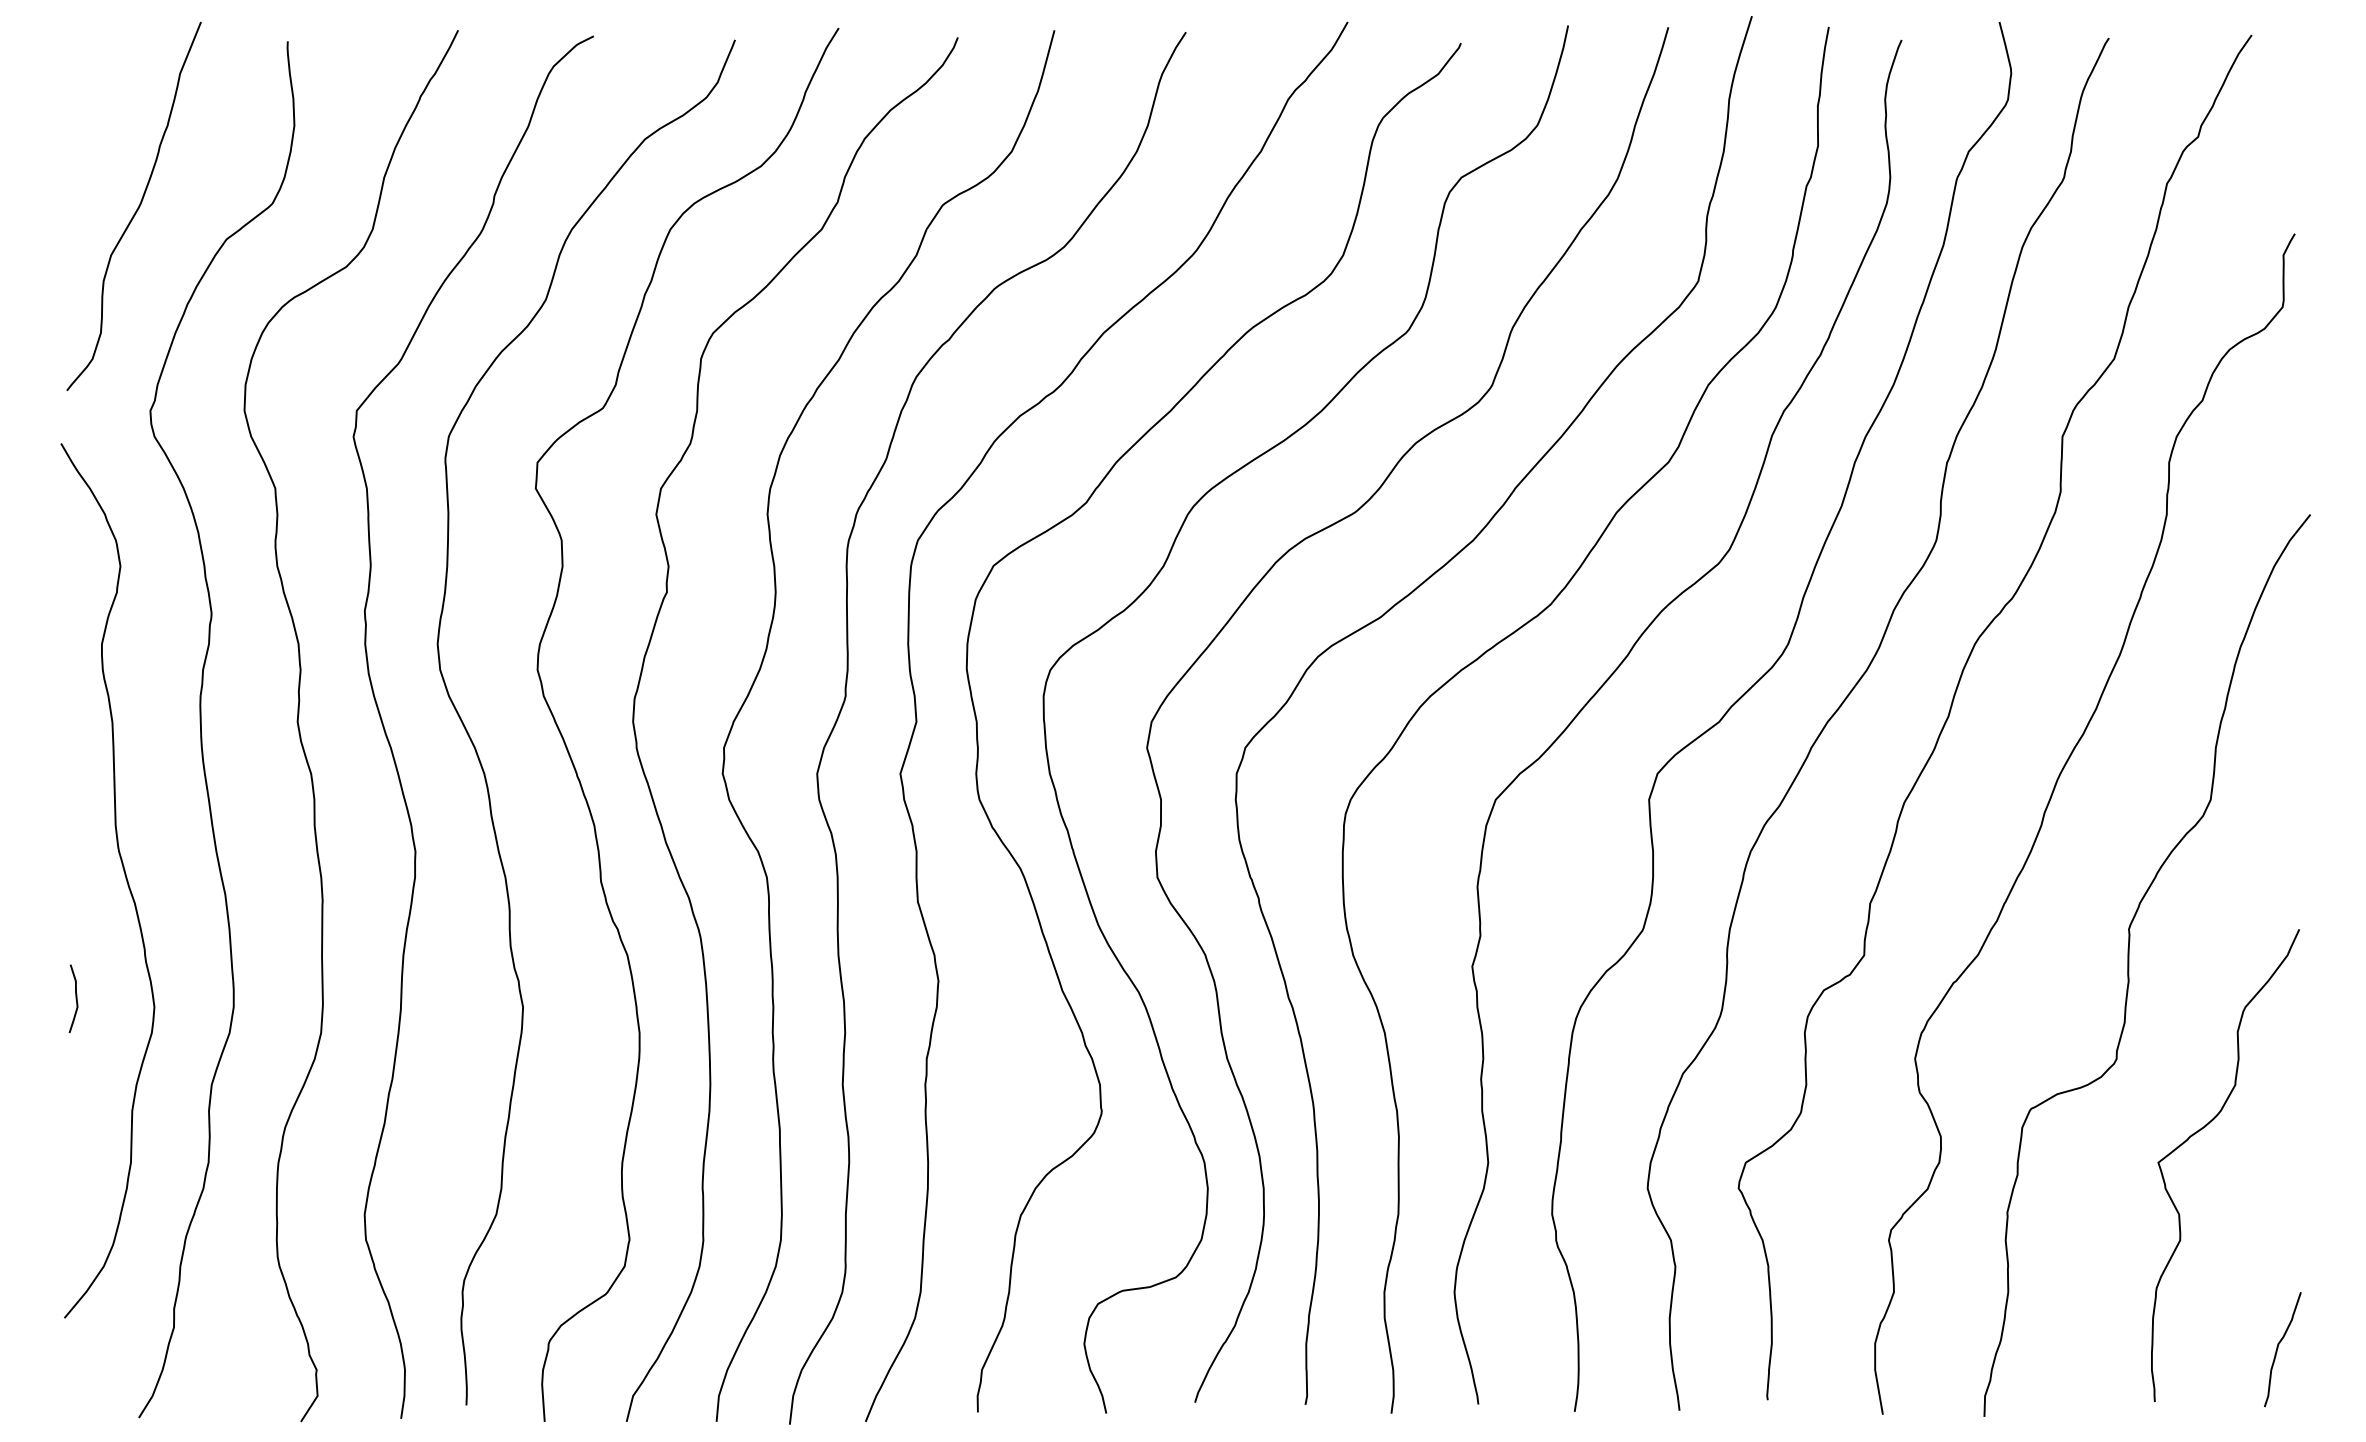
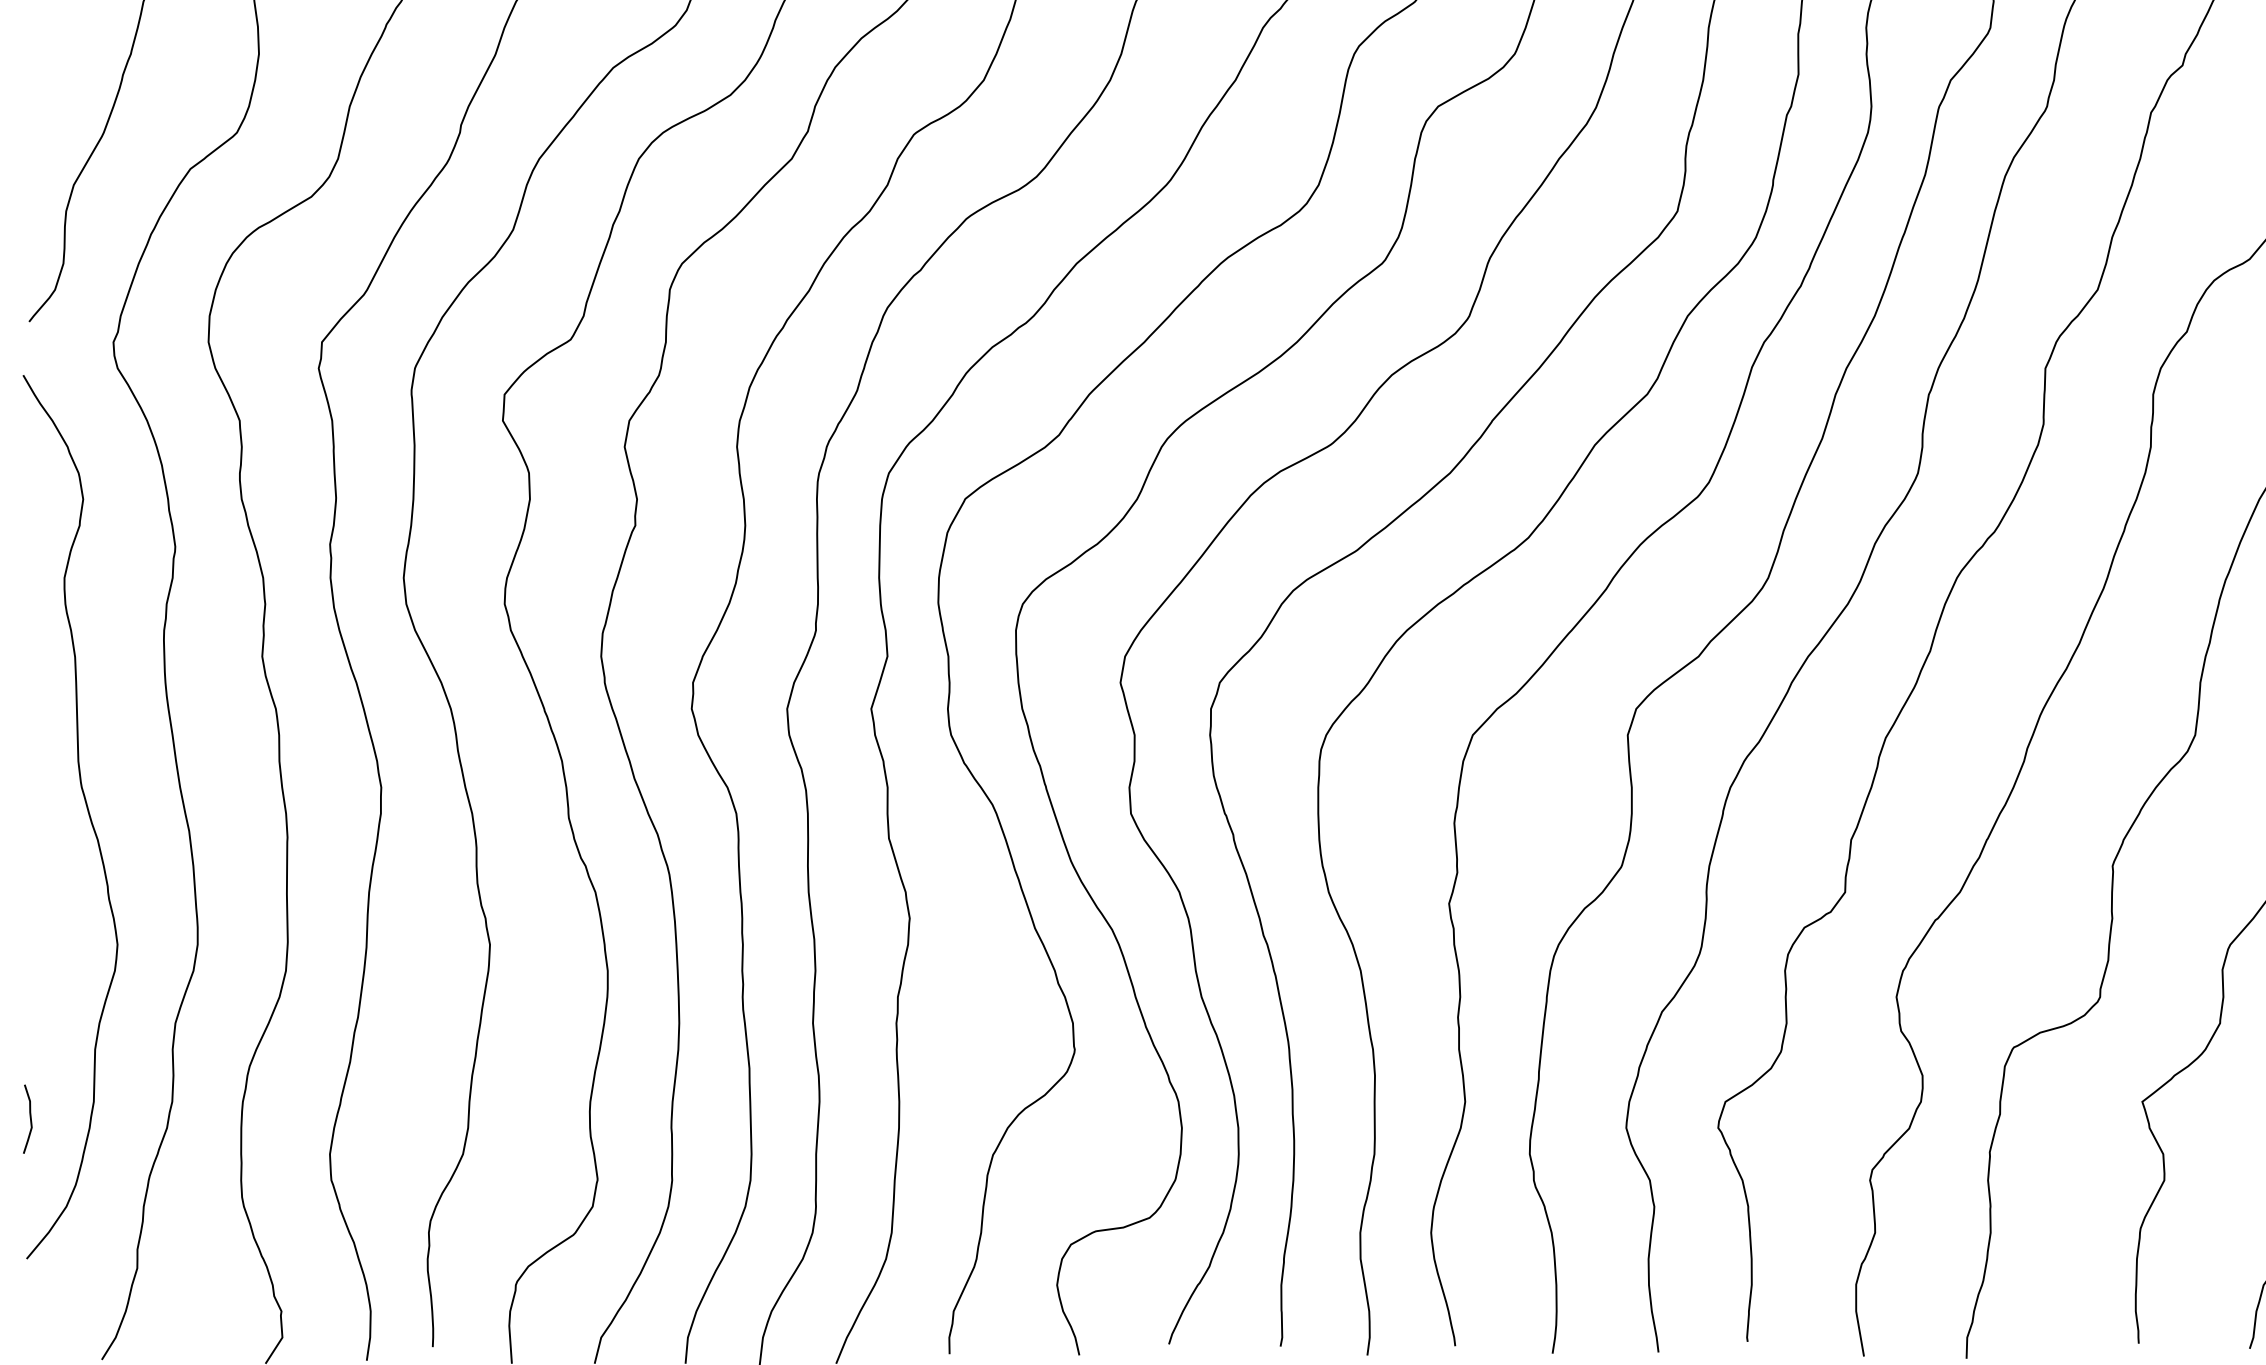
curve: (75, 998) -> (29, 1118), moved

